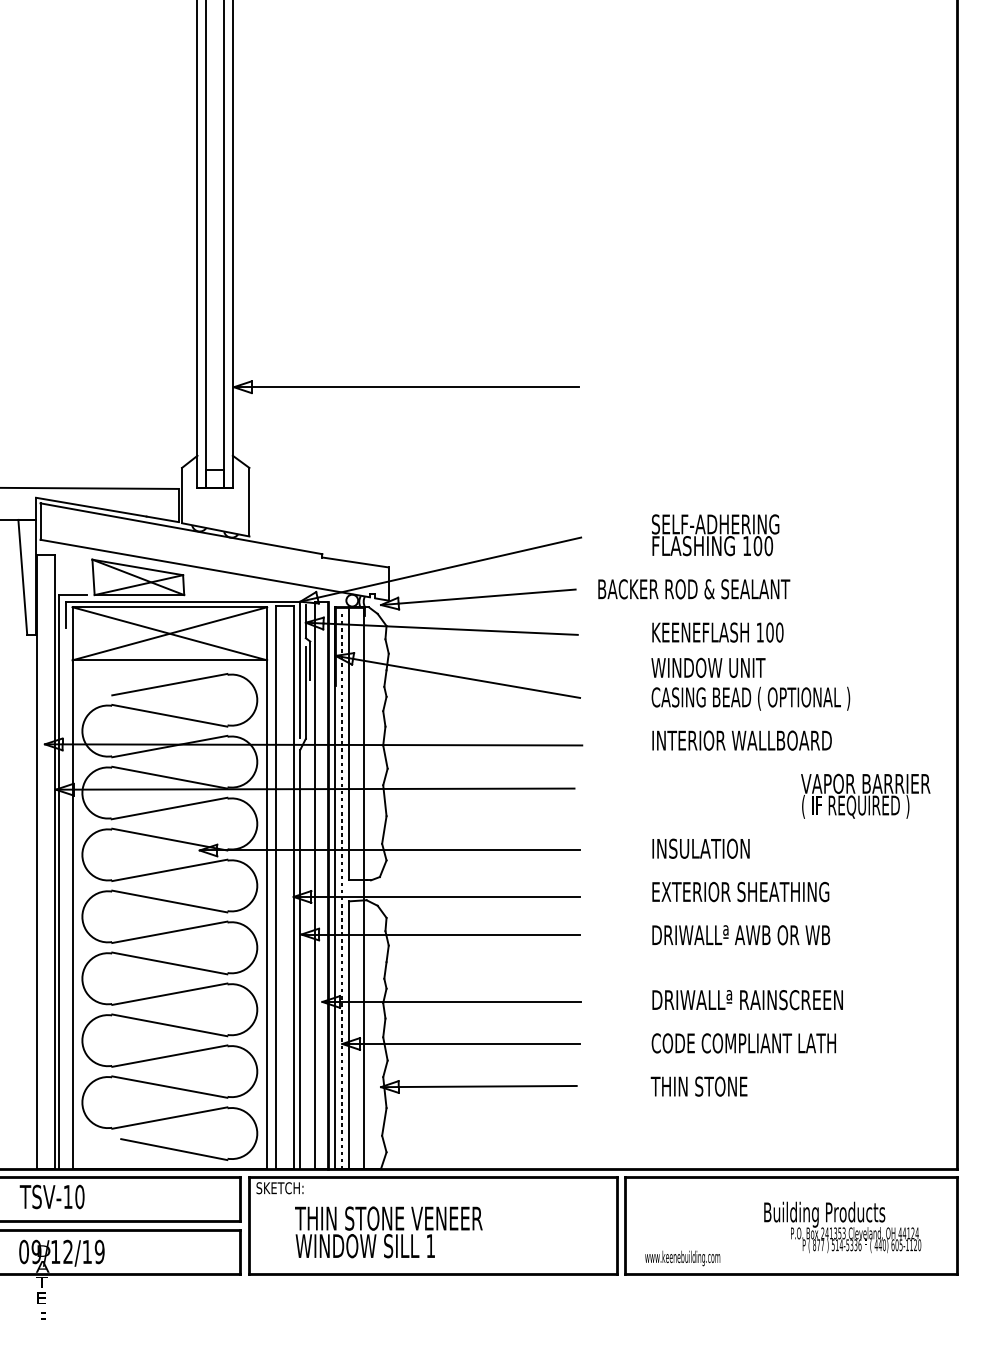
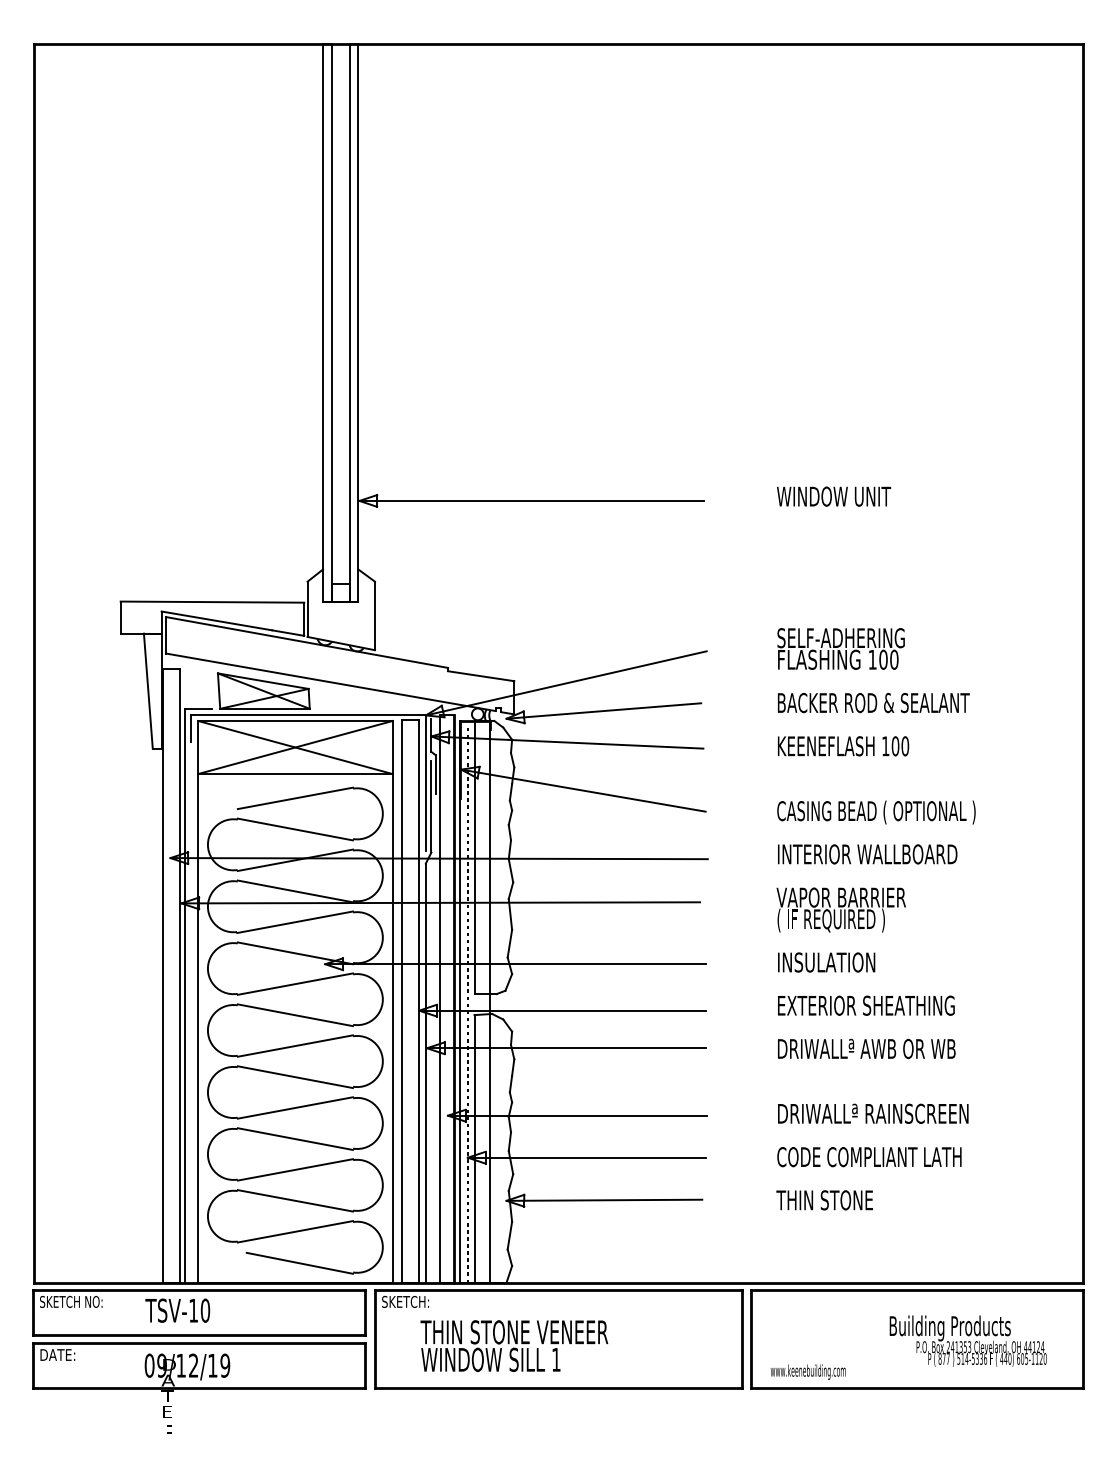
text: (693, 589) -> (873, 703), moved
text: (708, 667) -> (834, 496), moved
text: (864, 795) -> (840, 909), moved

